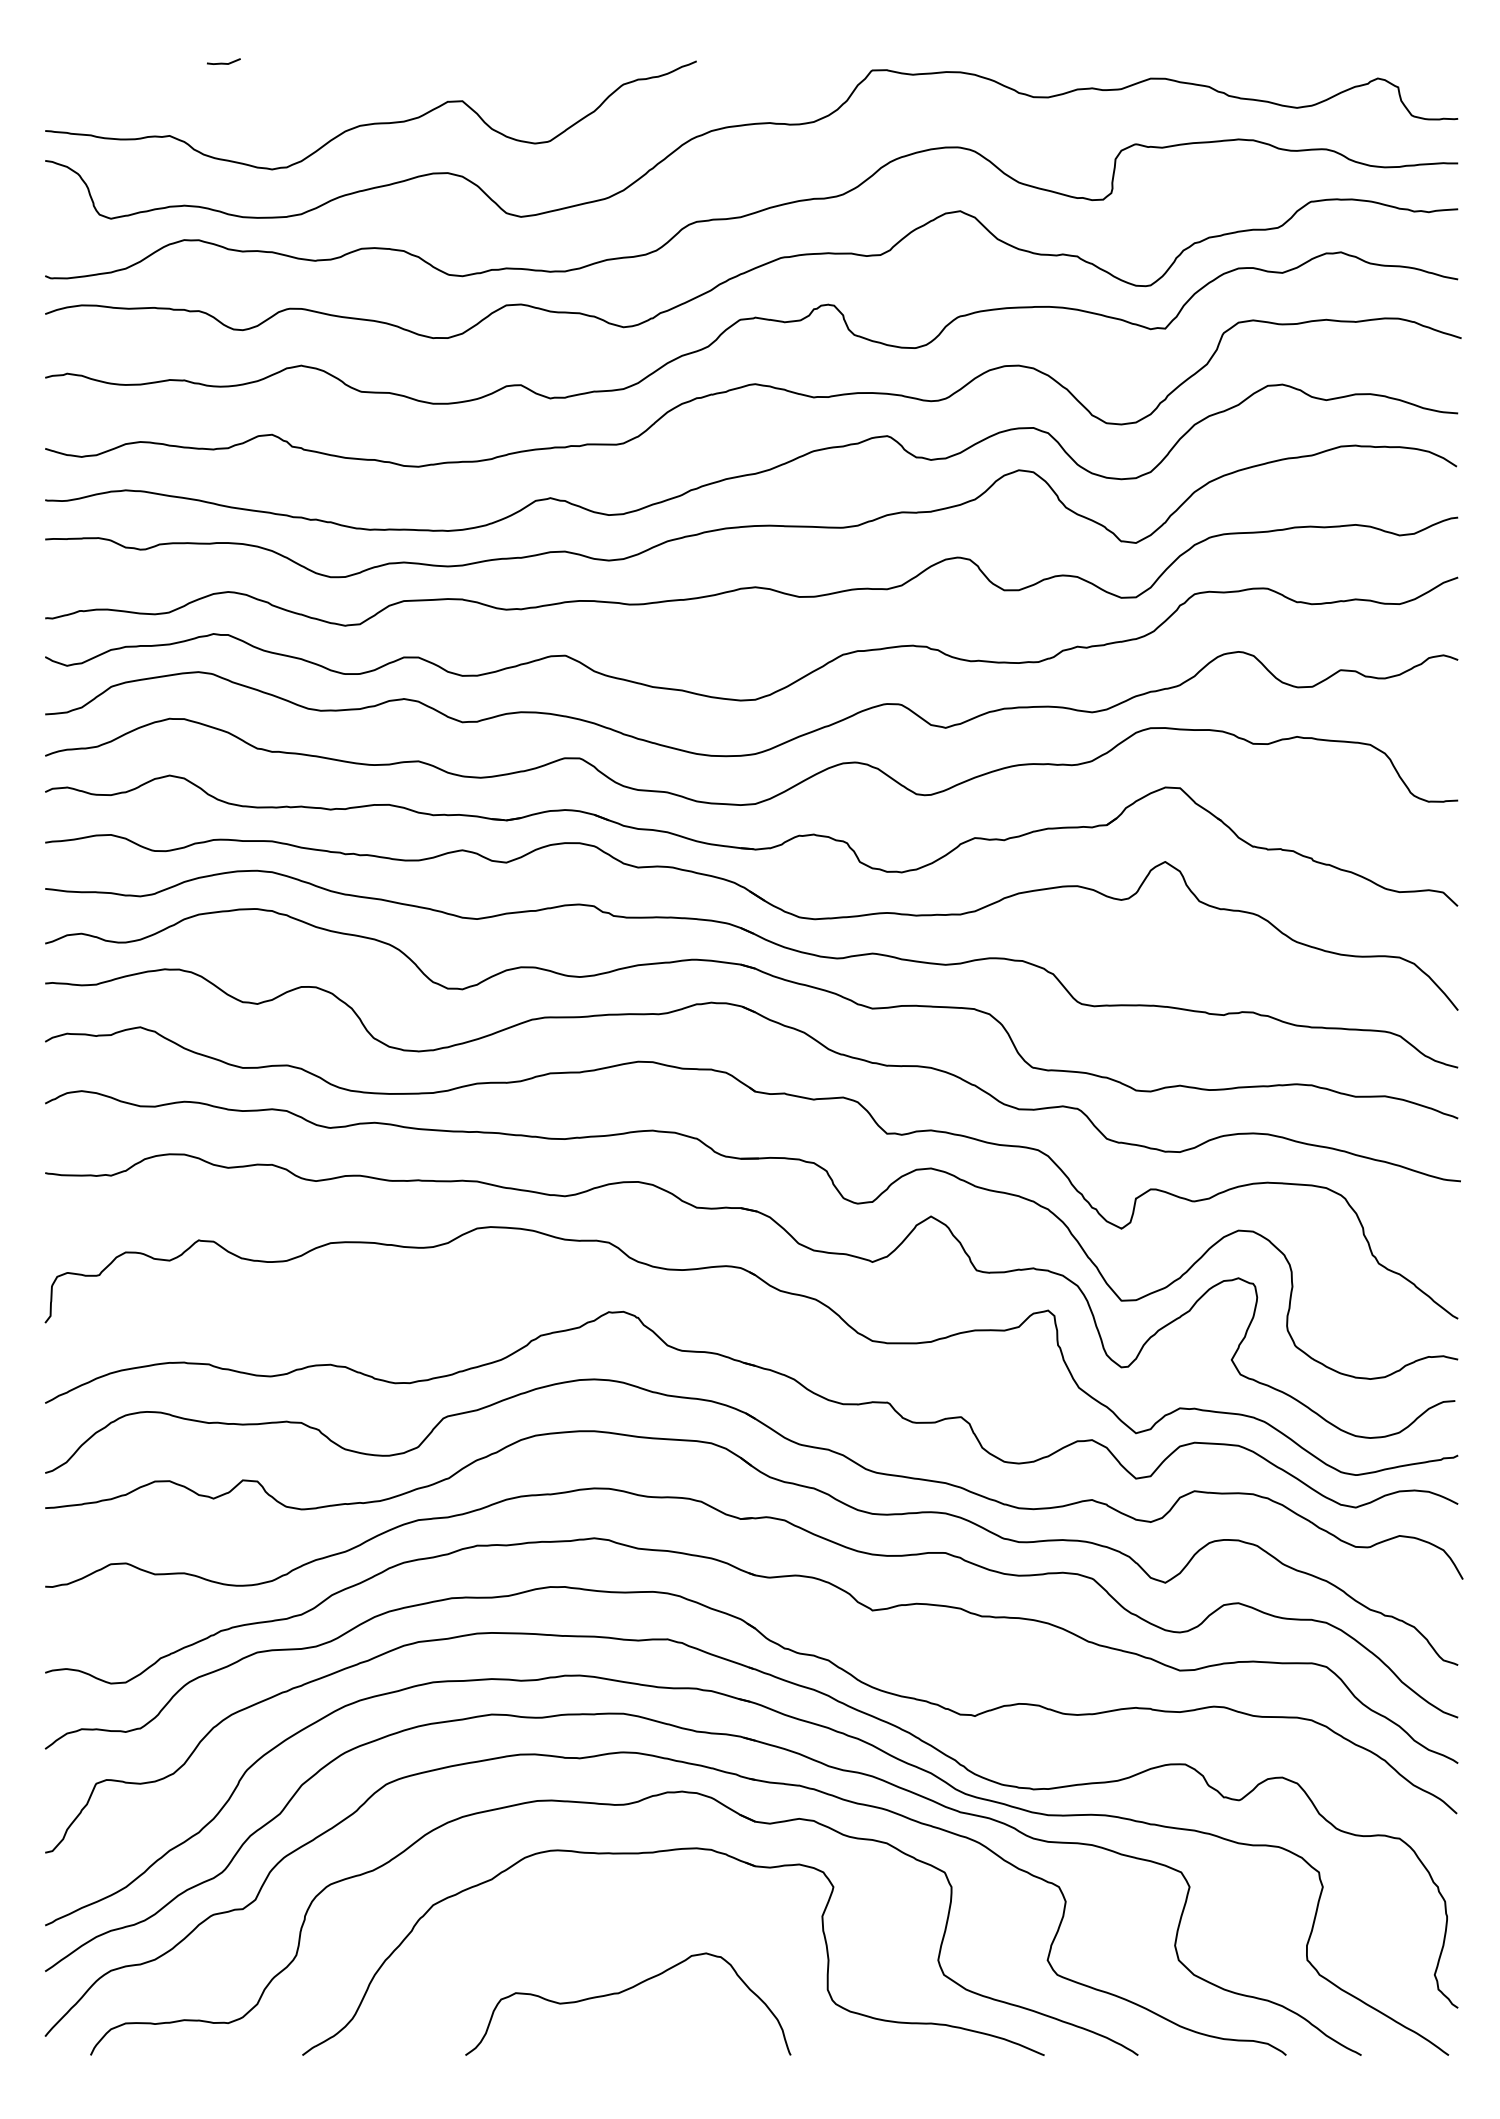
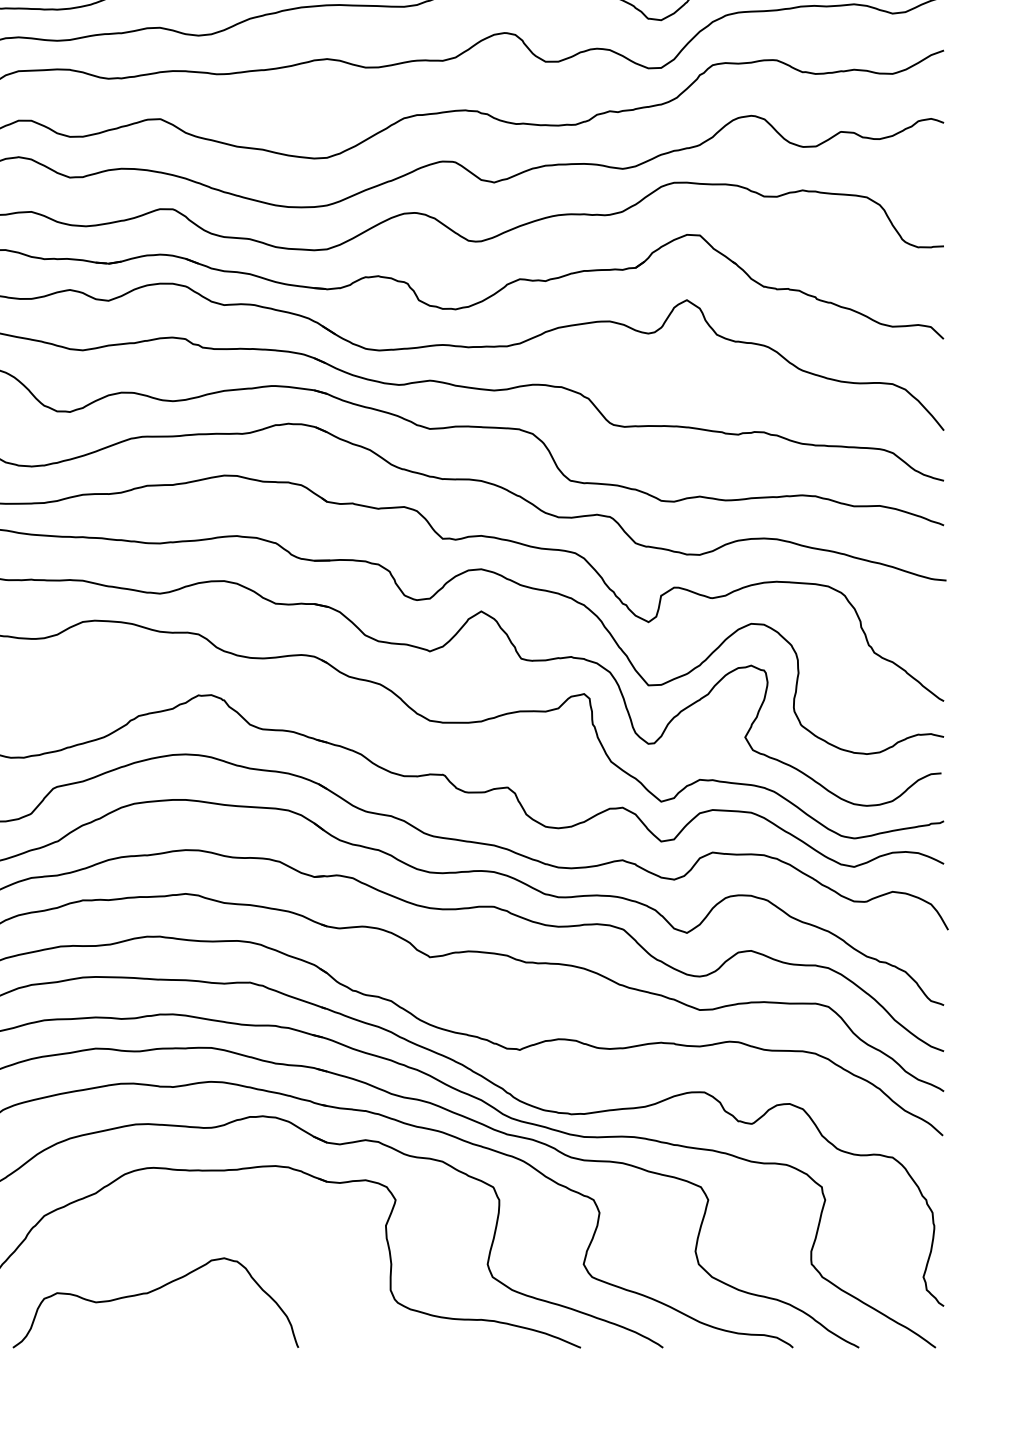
curve: (623, 1992) -> (151, 1292), moved

